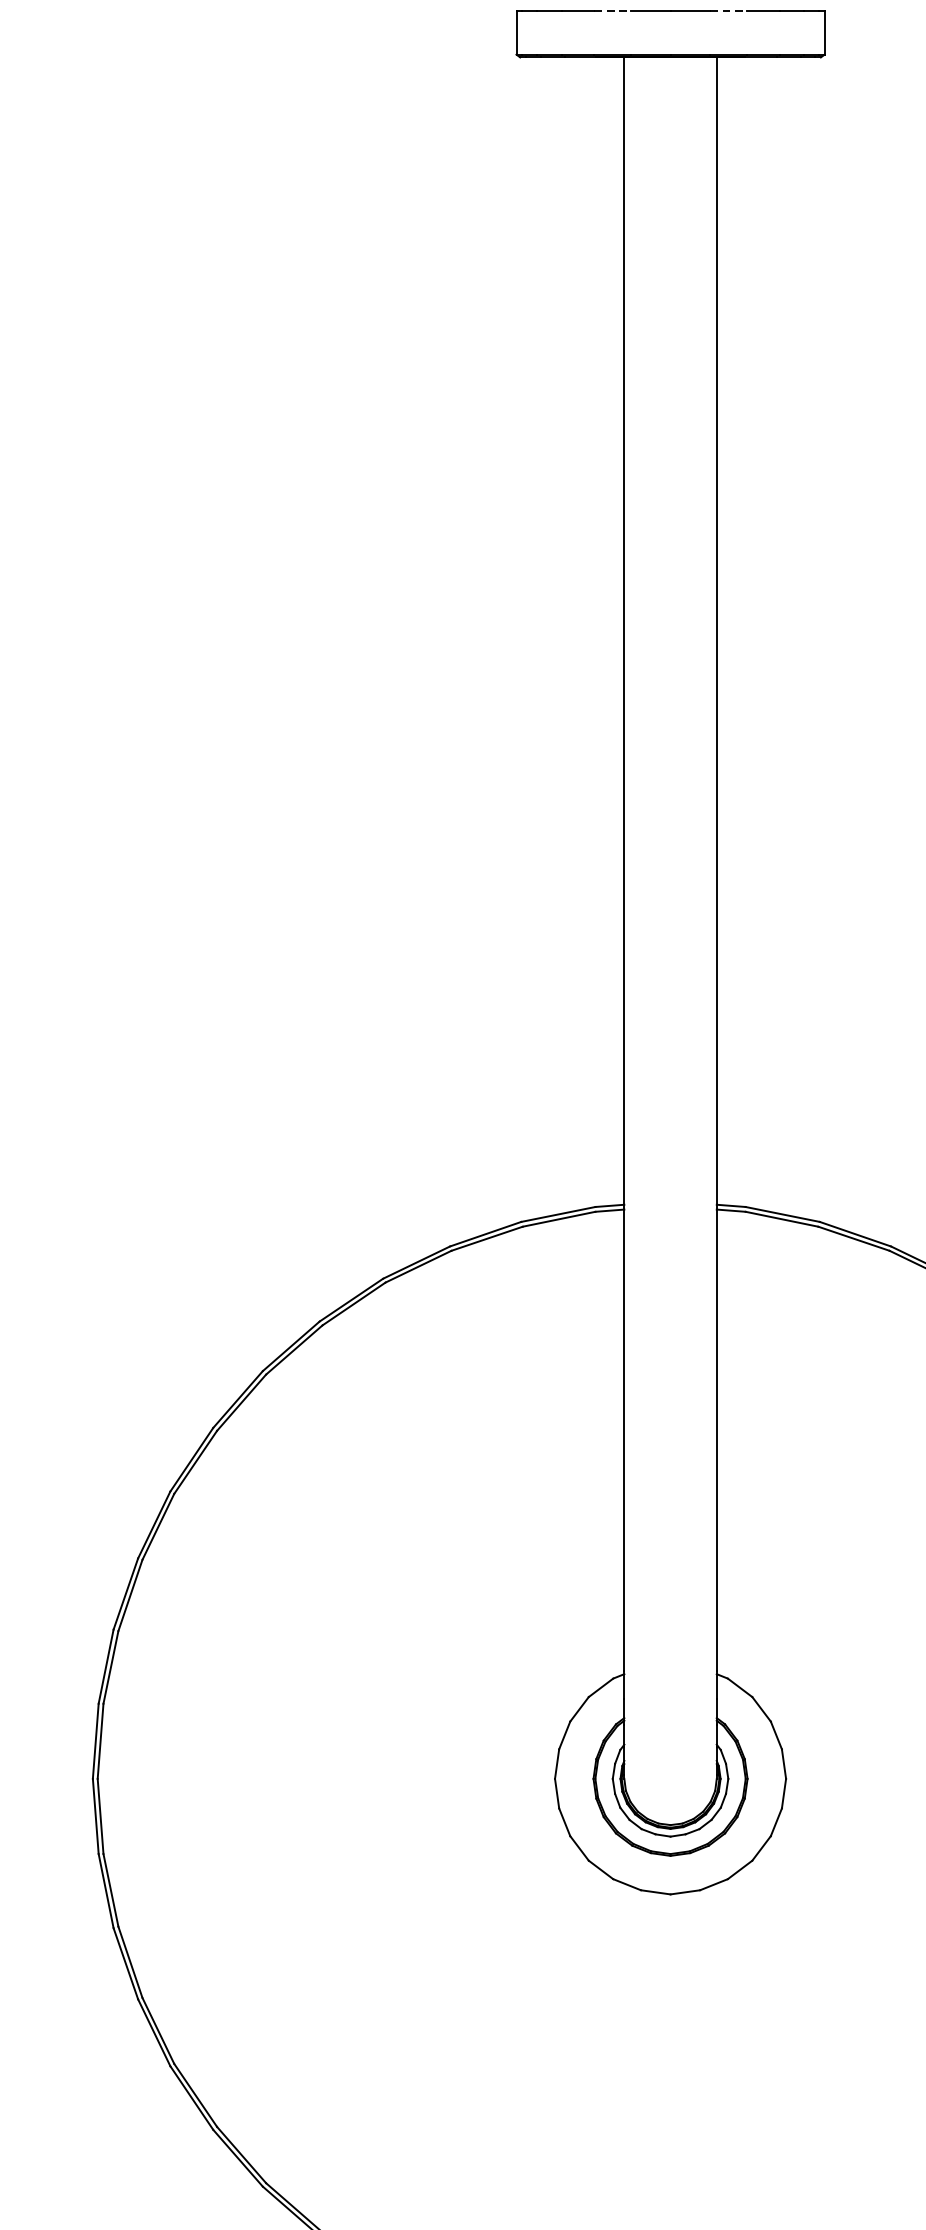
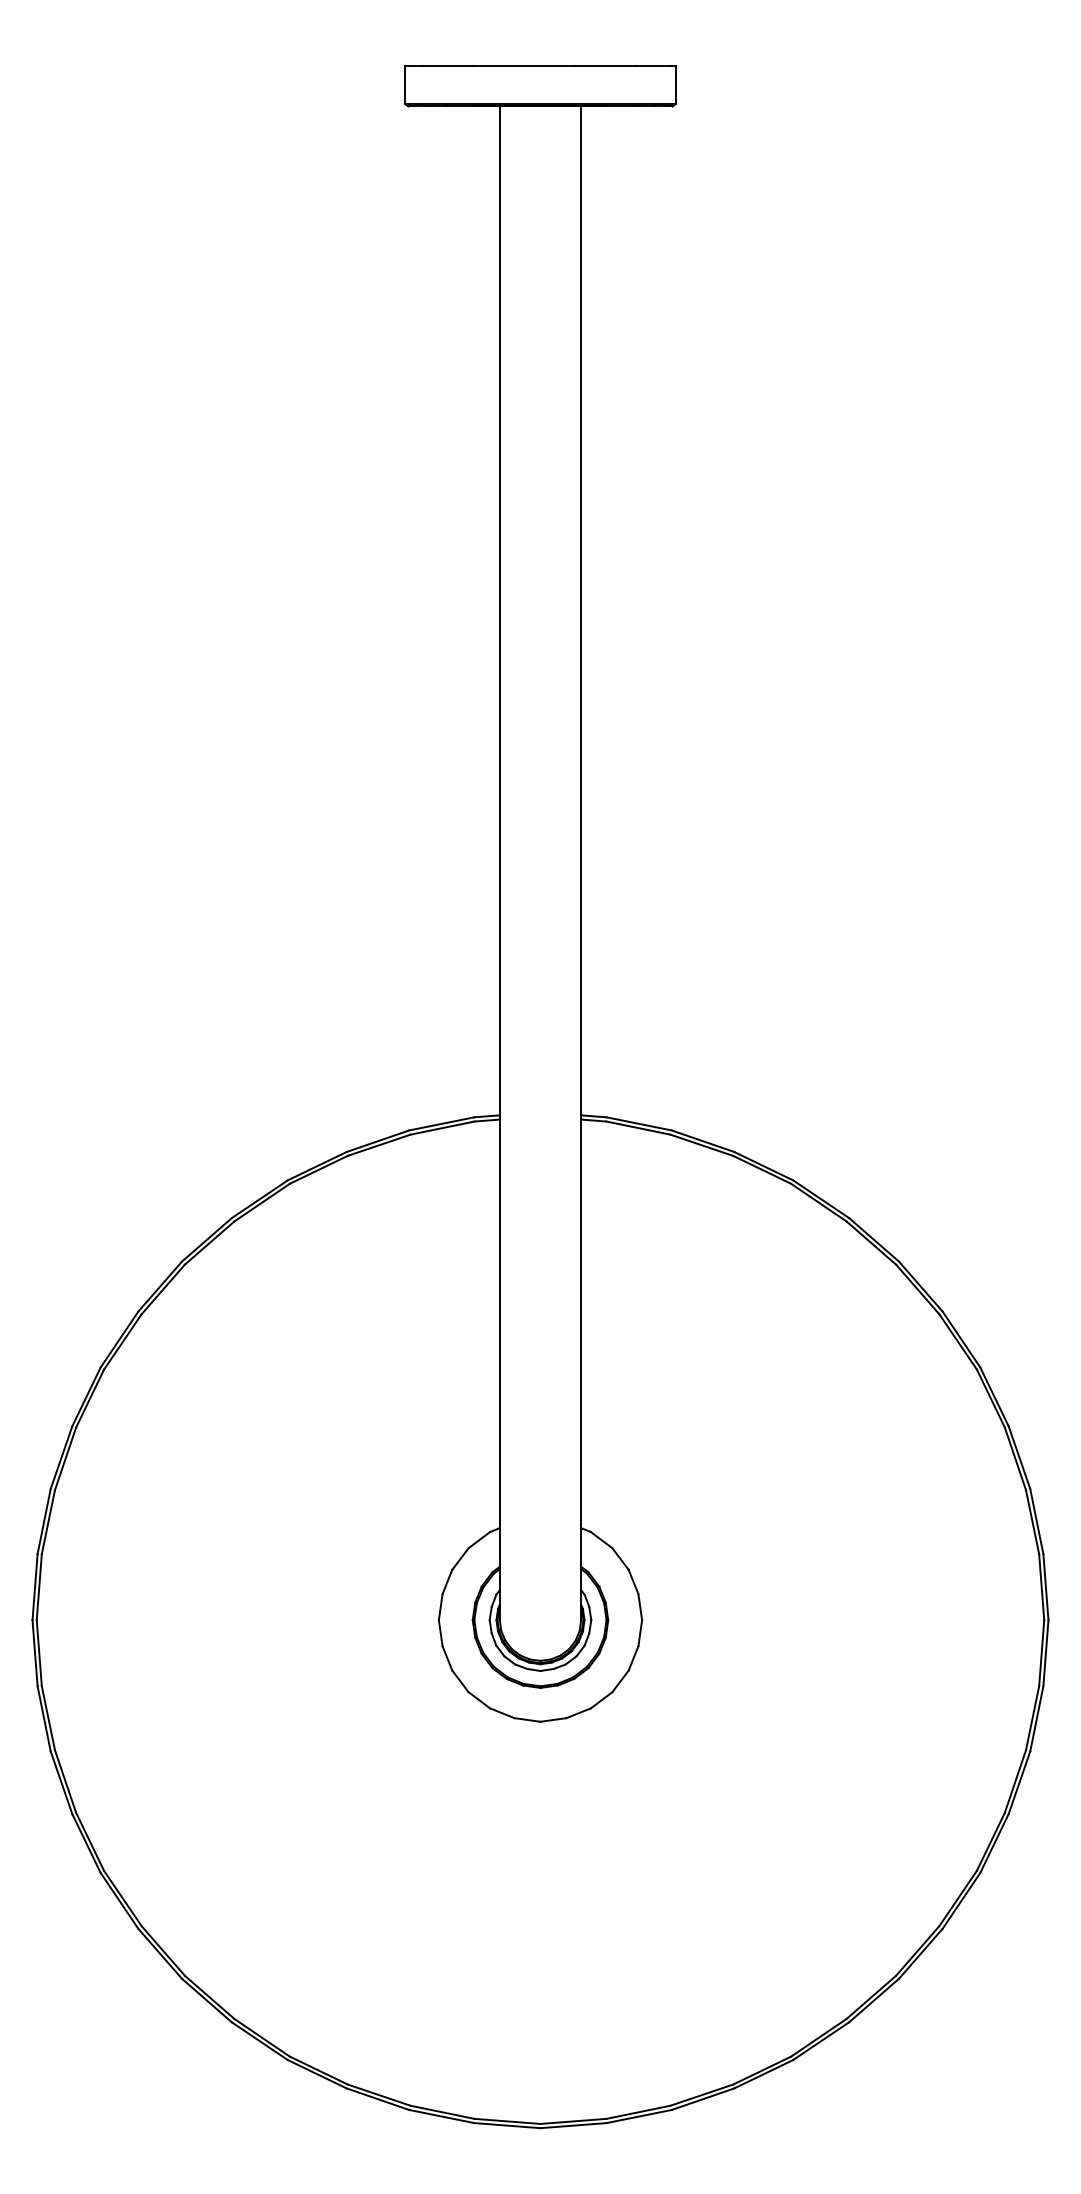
line: (613, 10) -> (490, 65), dashed -> solid
line: (728, 10) -> (591, 65), dashed -> solid

